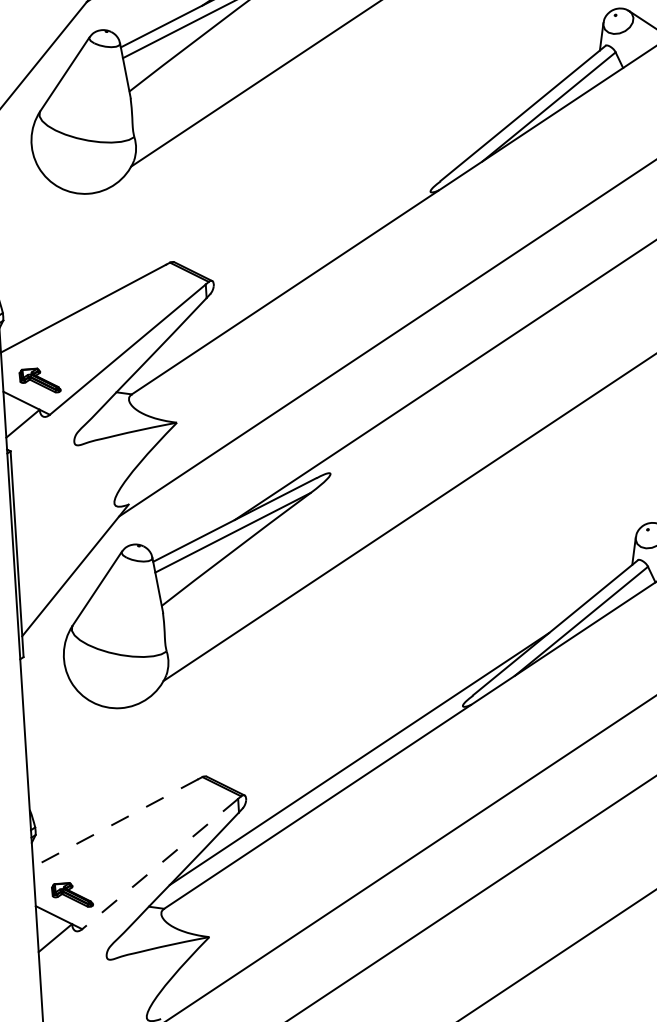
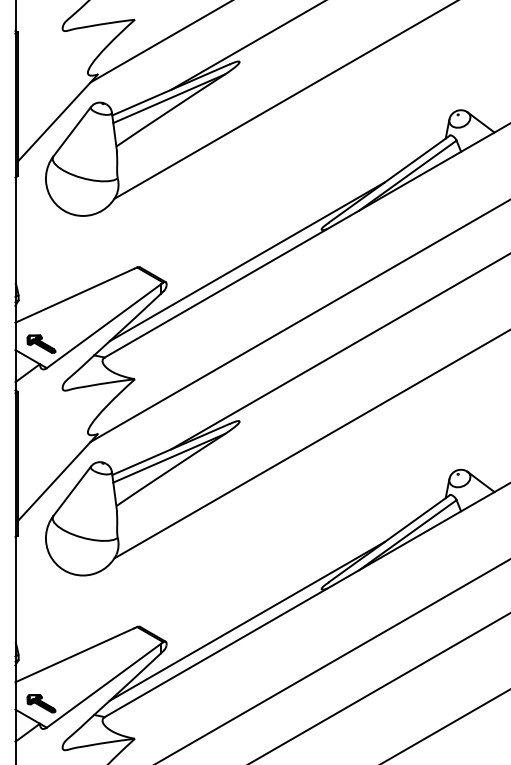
line: (325, 244) -> (246, 261), added
line: (115, 823) -> (74, 655), dashed -> solid
line: (159, 863) -> (103, 685), dashed -> solid

